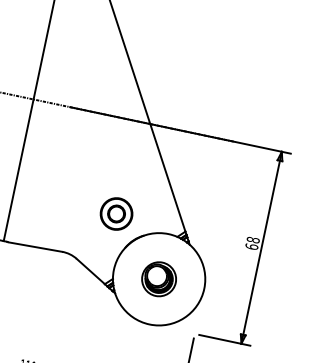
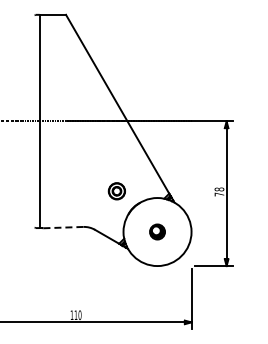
part: (116, 212) -> (116, 190), size x0.7
line: (35, 246) -> (63, 227), solid -> dashed
text: (251, 246) -> (219, 194), 68 -> 78
part: (159, 278) -> (157, 231), size x0.6

